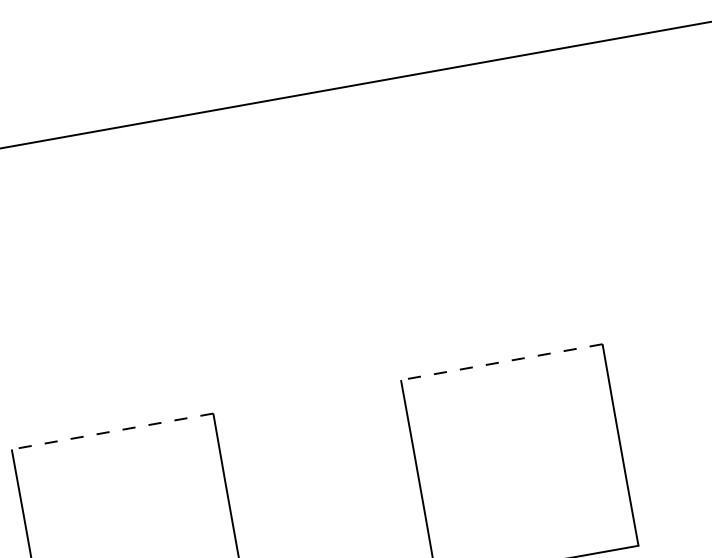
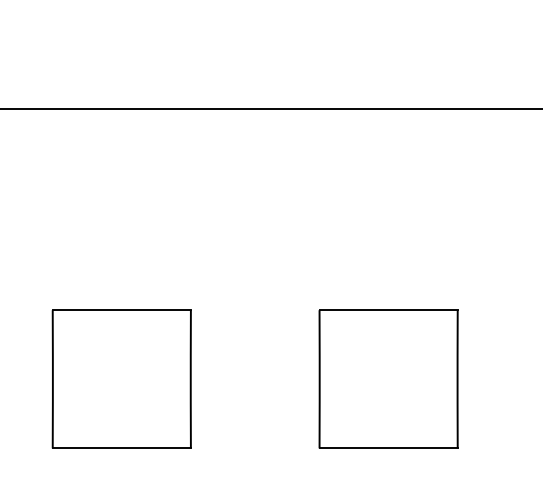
line: (501, 362) -> (388, 310), dashed -> solid
line: (112, 432) -> (121, 310), dashed -> solid

